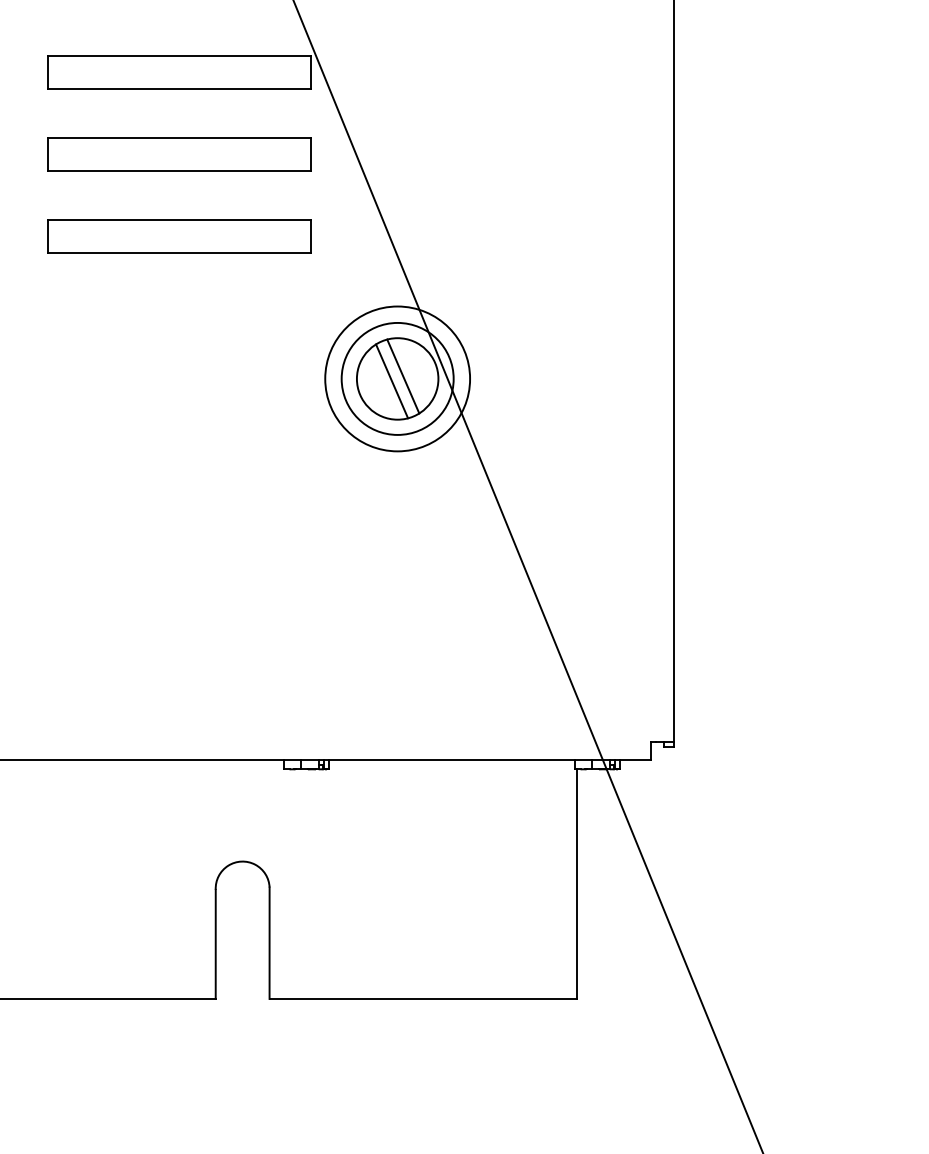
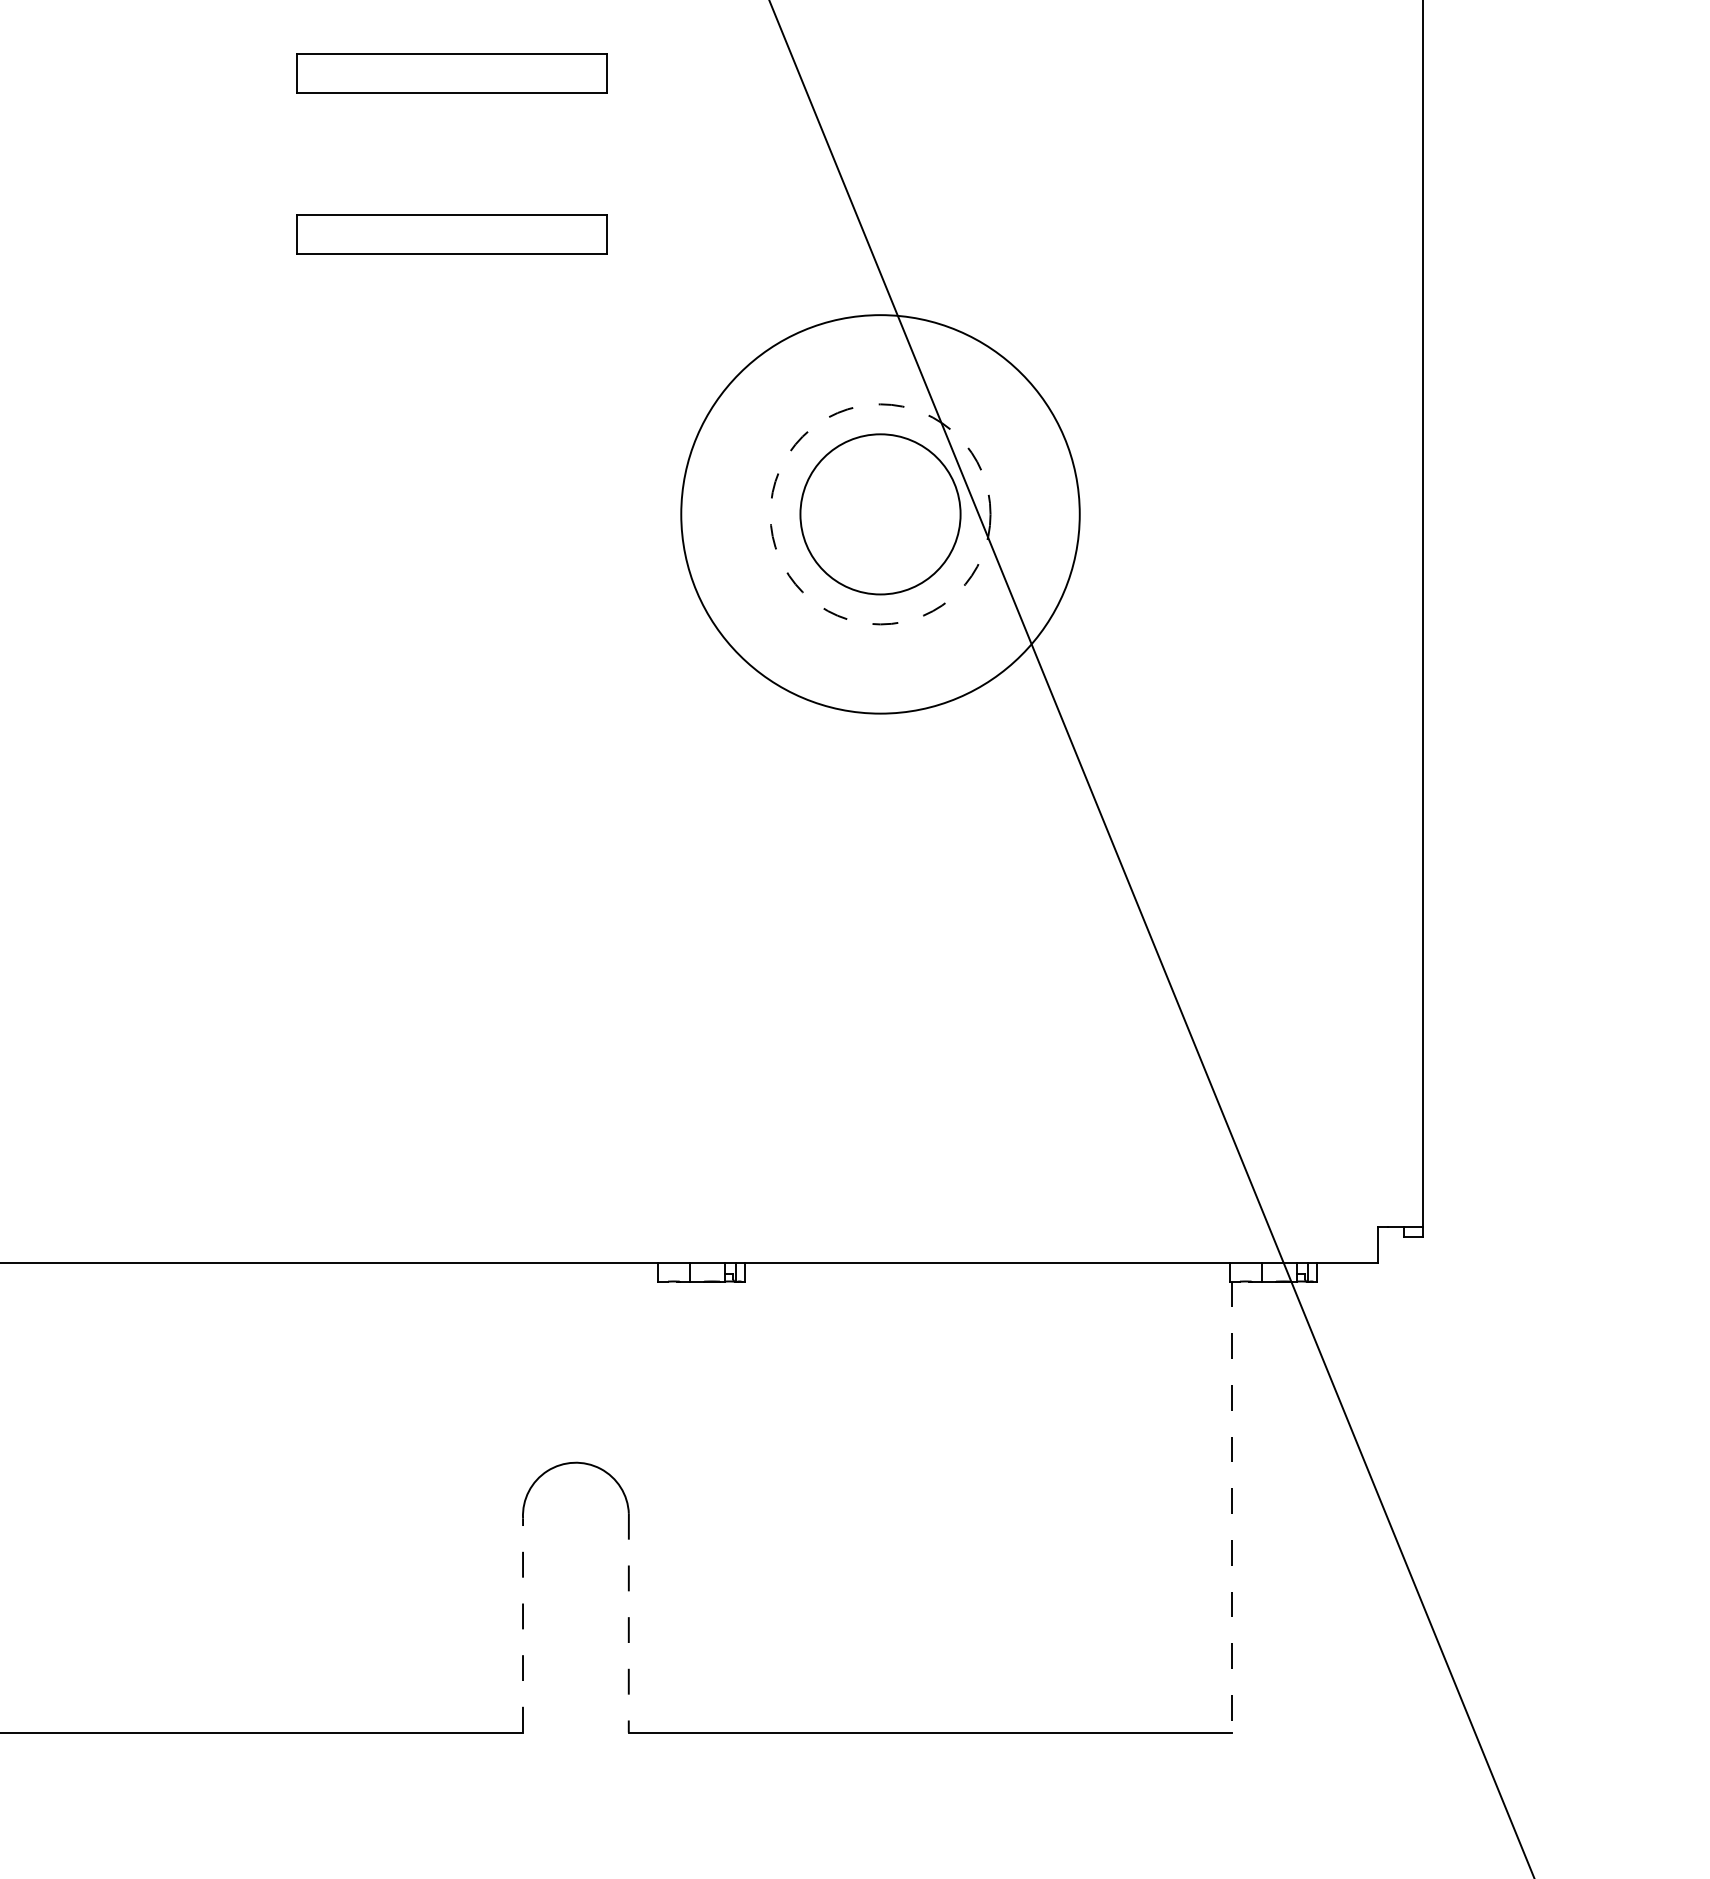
part: (179, 154) -> (451, 73), size x0.6
part: (179, 236) -> (451, 234), size x0.6
line: (403, 376) -> (891, 509), removed
circle: (397, 378) -> (880, 513), size x1.4
circle: (397, 378) -> (880, 513), solid -> dashed
line: (392, 381) -> (870, 519), removed
line: (576, 884) -> (1231, 1507), solid -> dashed
line: (269, 943) -> (628, 1623), solid -> dashed
line: (215, 944) -> (522, 1625), solid -> dashed

